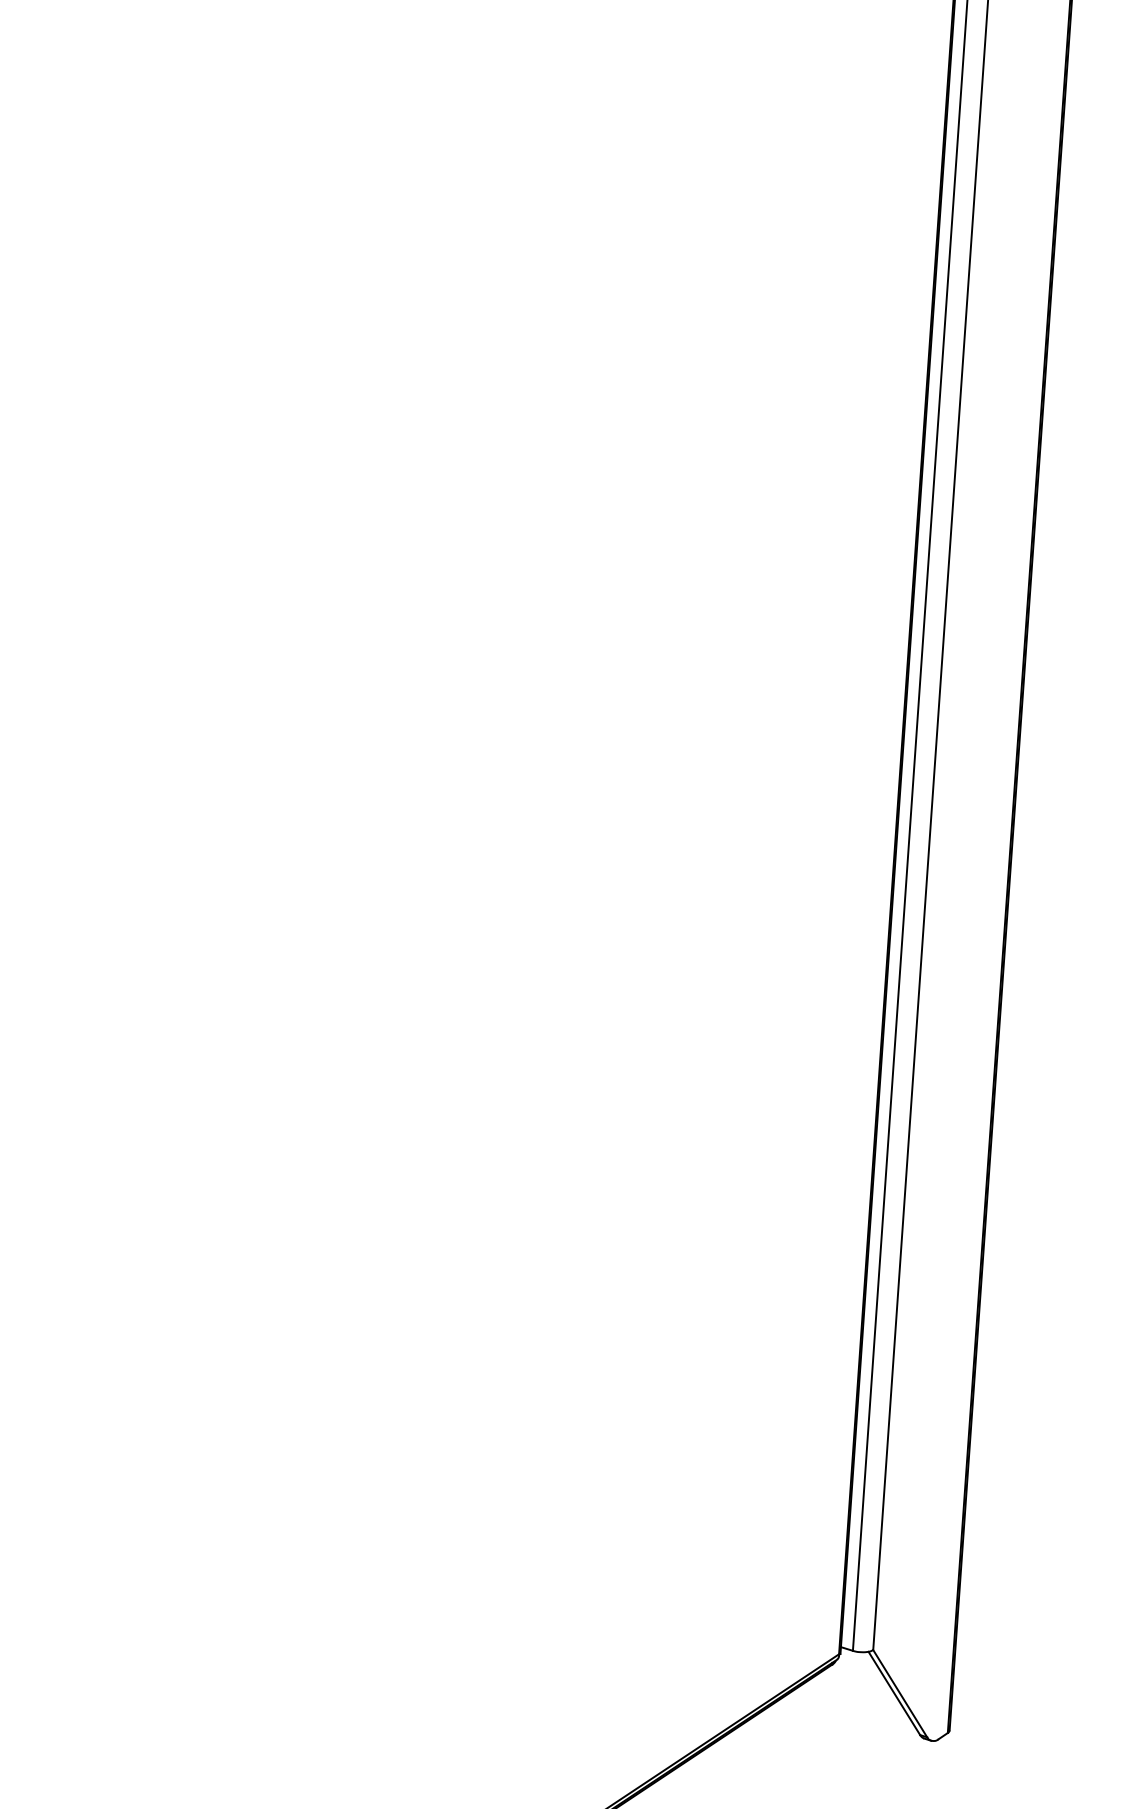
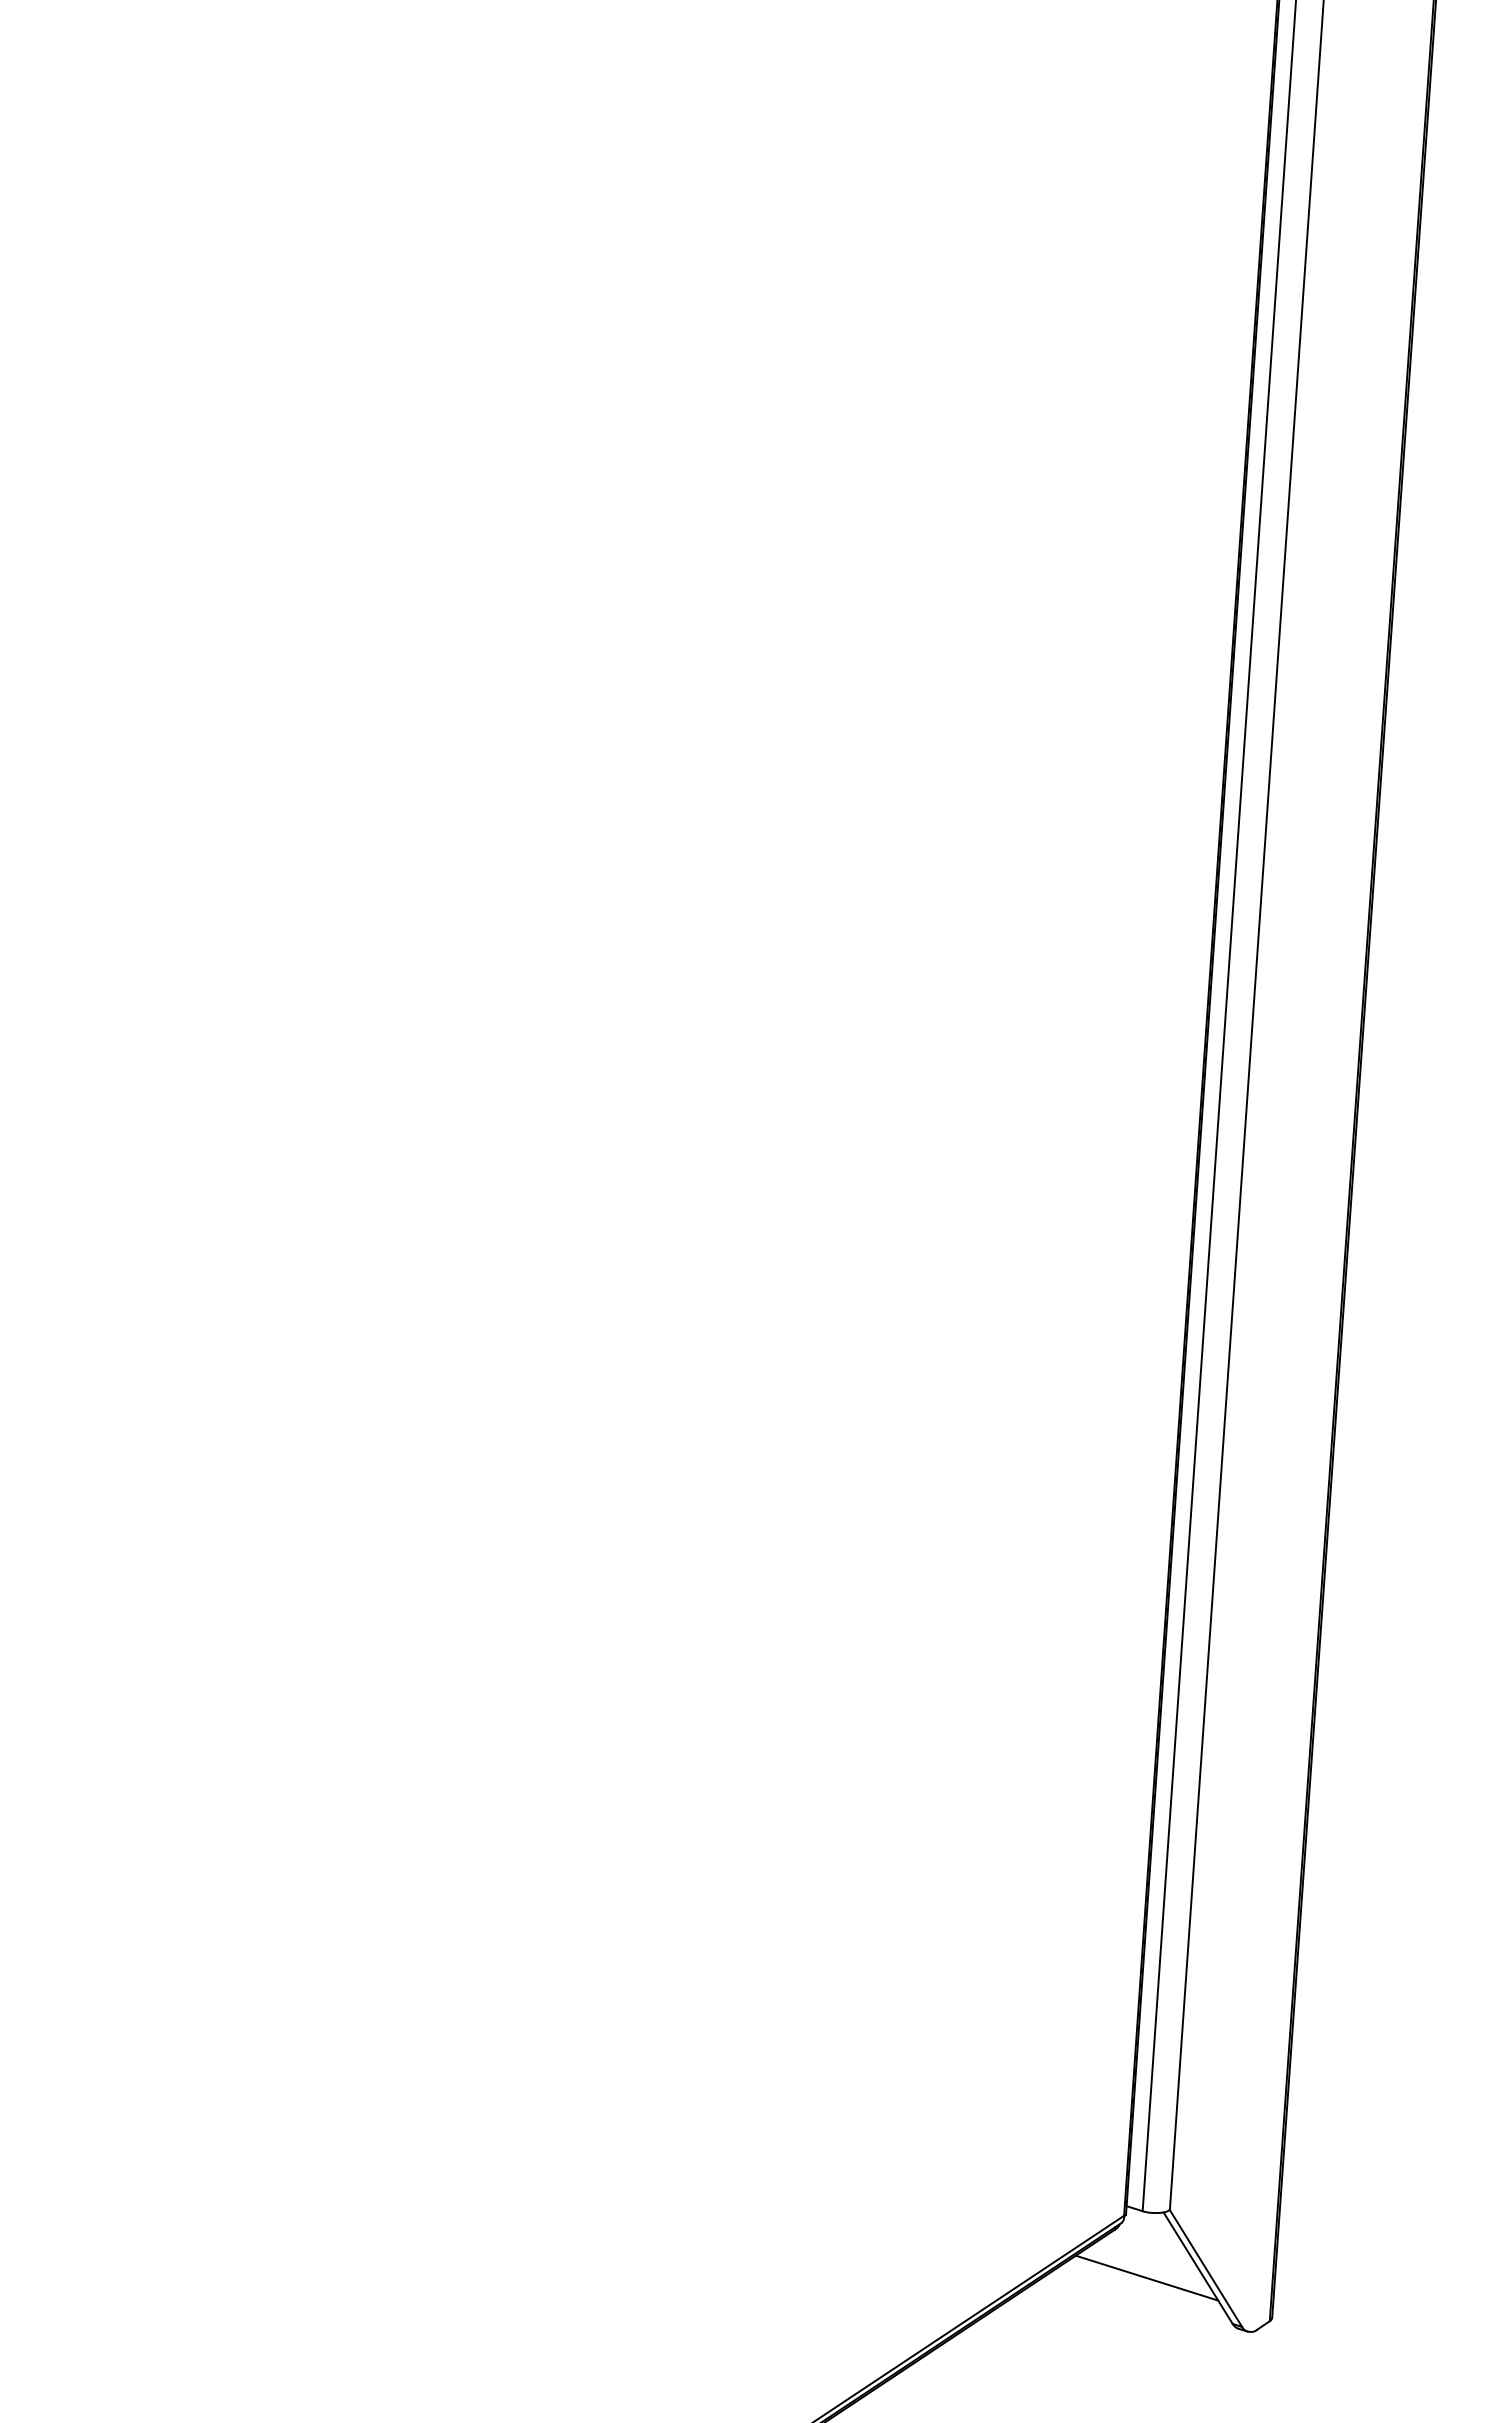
line: (855, 1700) -> (1146, 2277), added

